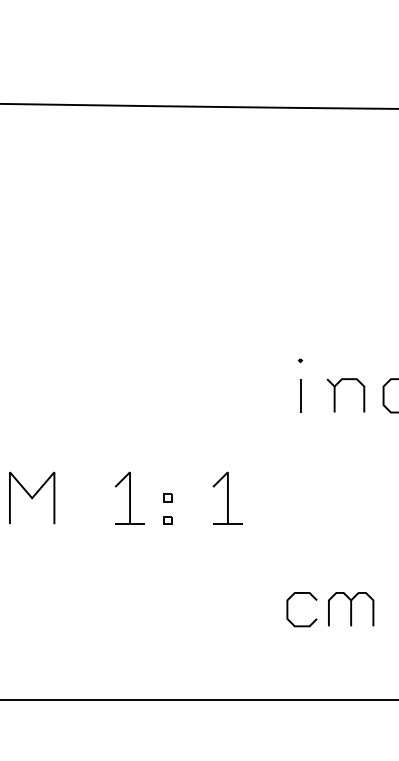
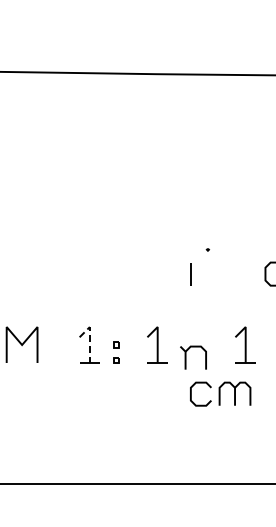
part: (335, 394) -> (186, 357), moved
line: (299, 396) -> (190, 274), moved
line: (129, 488) -> (89, 338), solid -> dashed
part: (354, 497) -> (245, 344), added
part: (330, 608) -> (220, 393), moved

